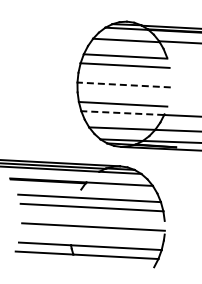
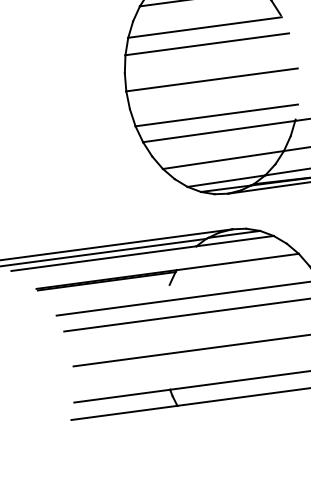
line: (124, 84) -> (212, 78), dashed -> solid
line: (122, 113) -> (218, 132), dashed -> solid

